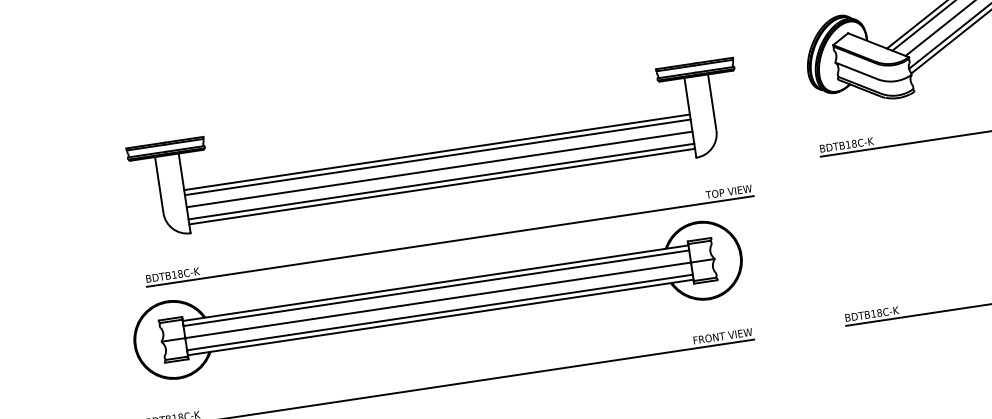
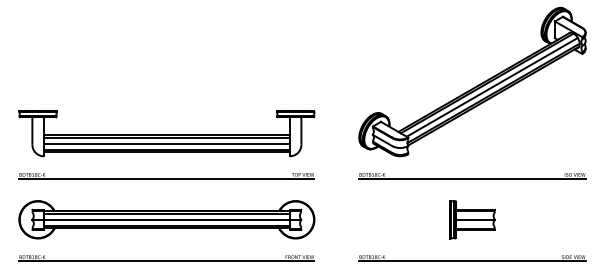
part: (439, 171) -> (166, 144), moved

